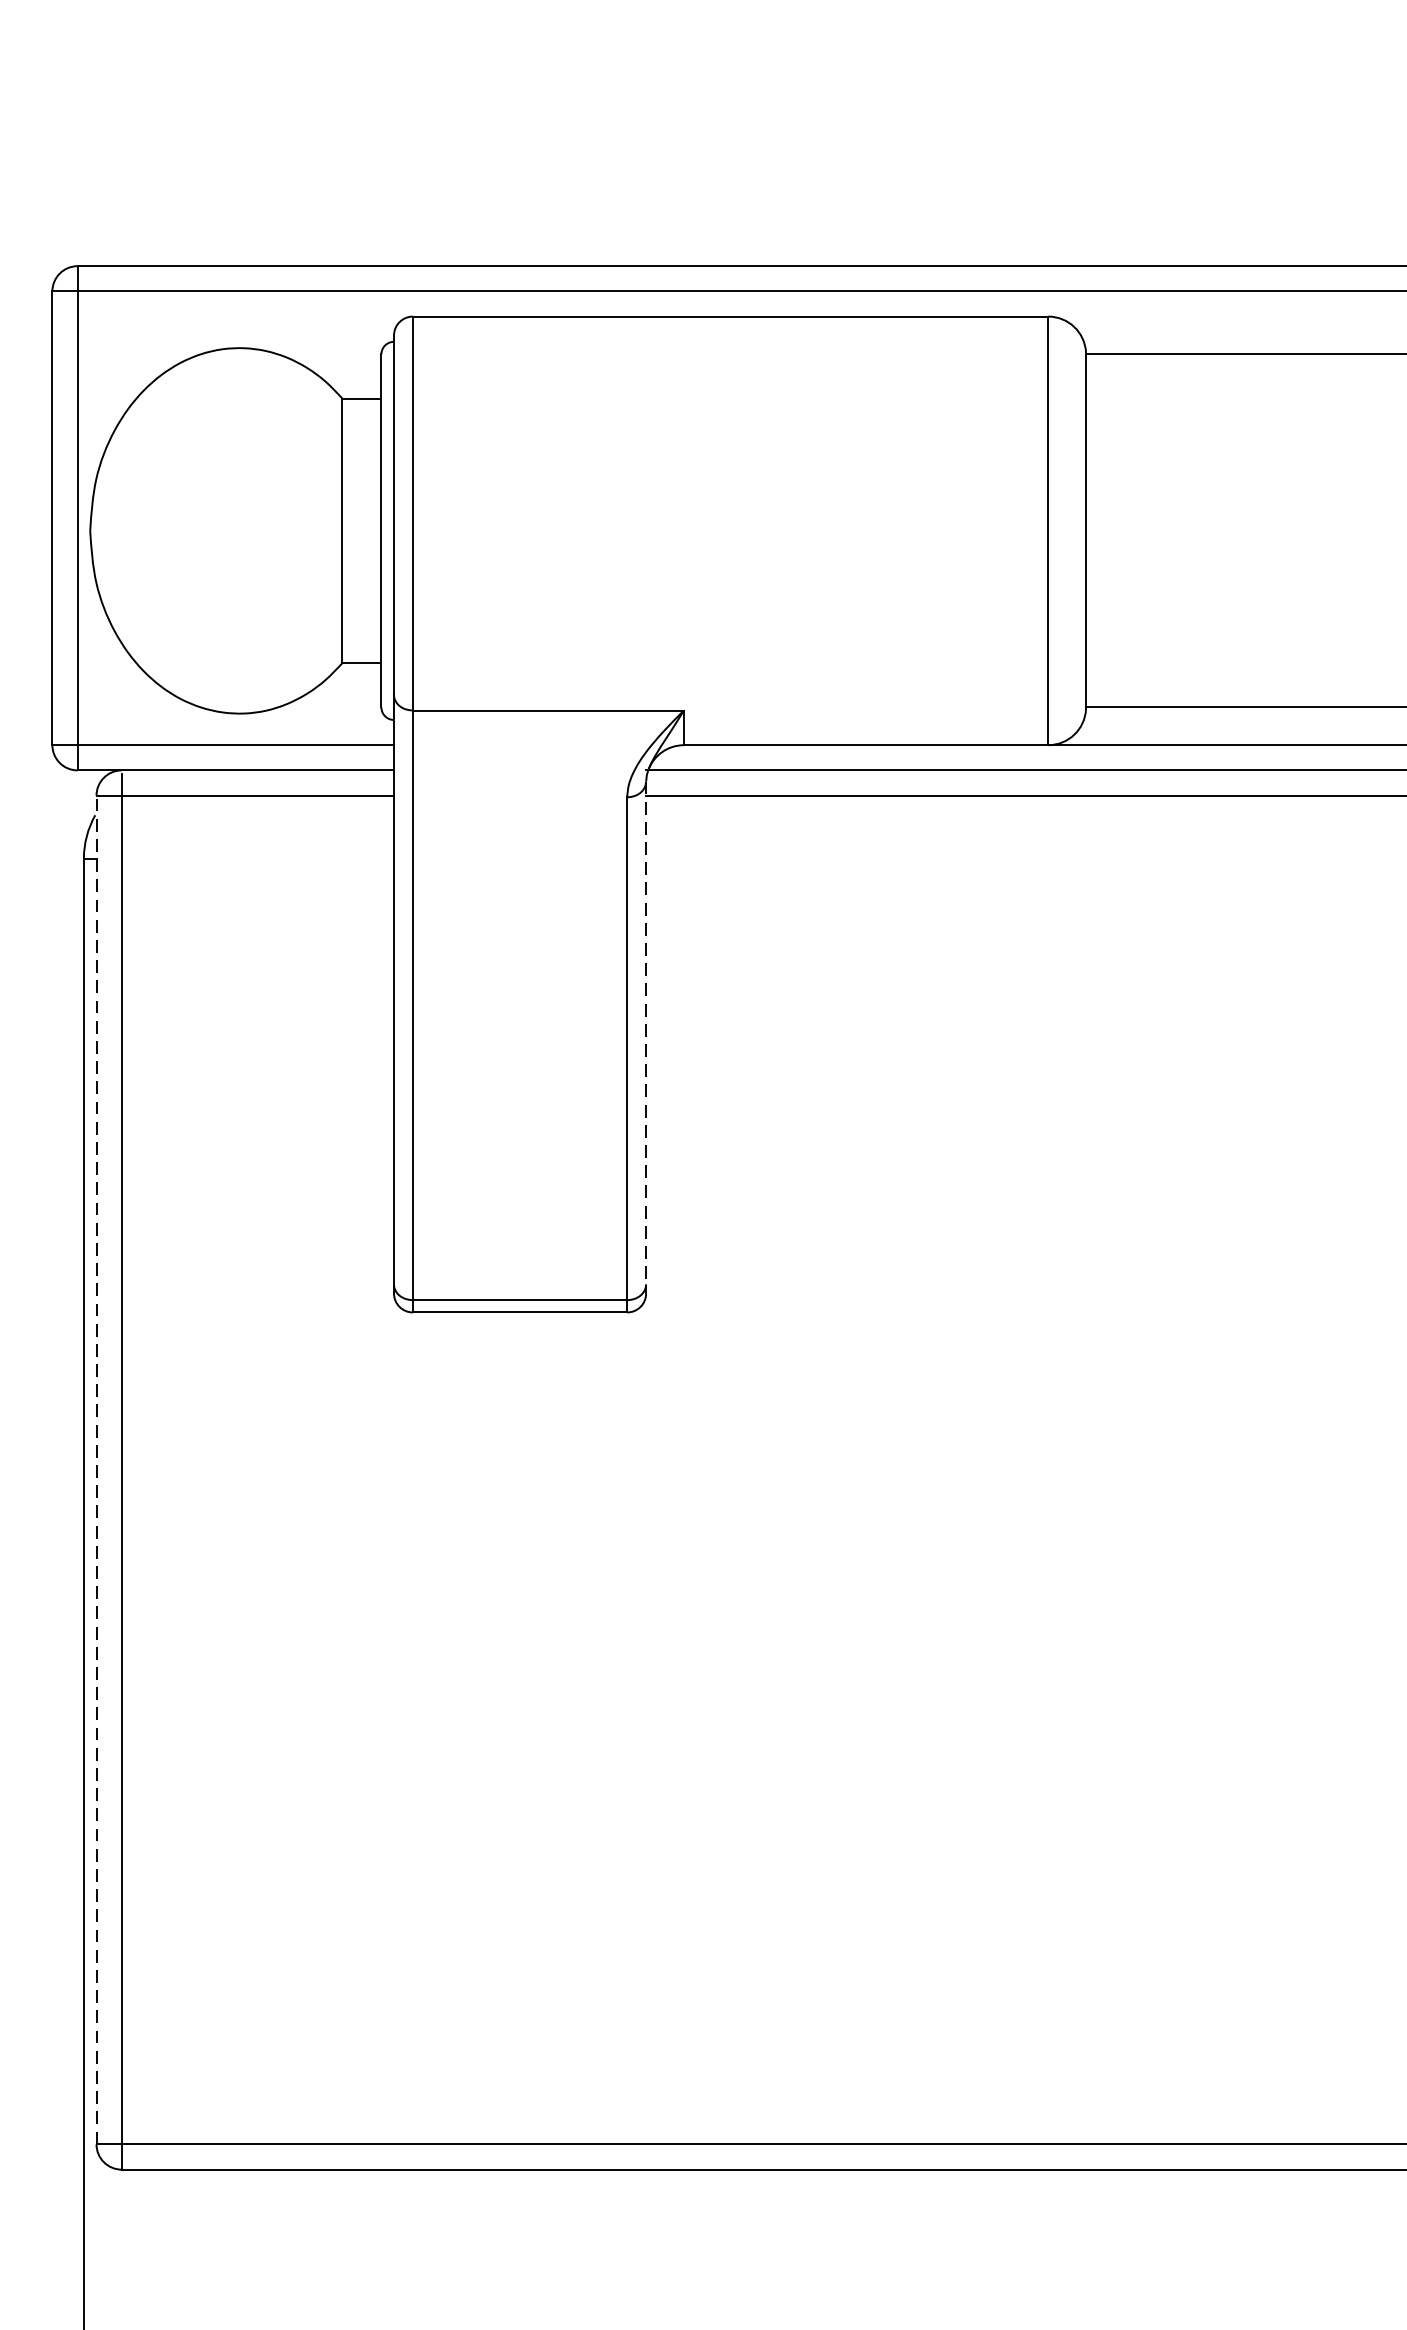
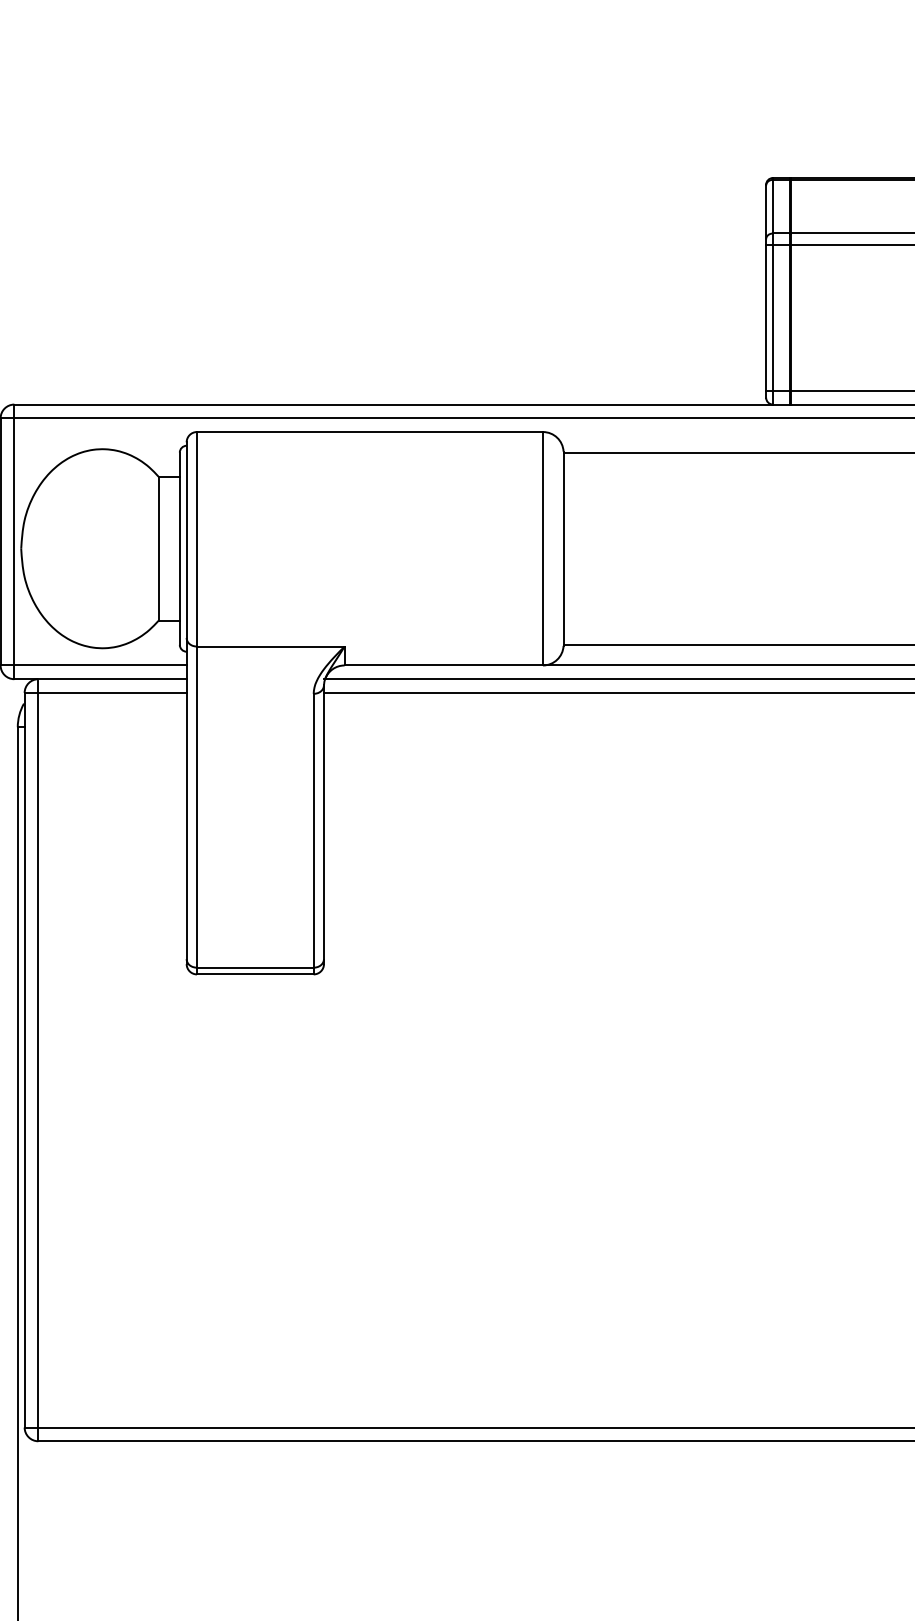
line: (645, 1039) -> (323, 825), dashed -> solid
line: (96, 1468) -> (24, 1059), dashed -> solid

